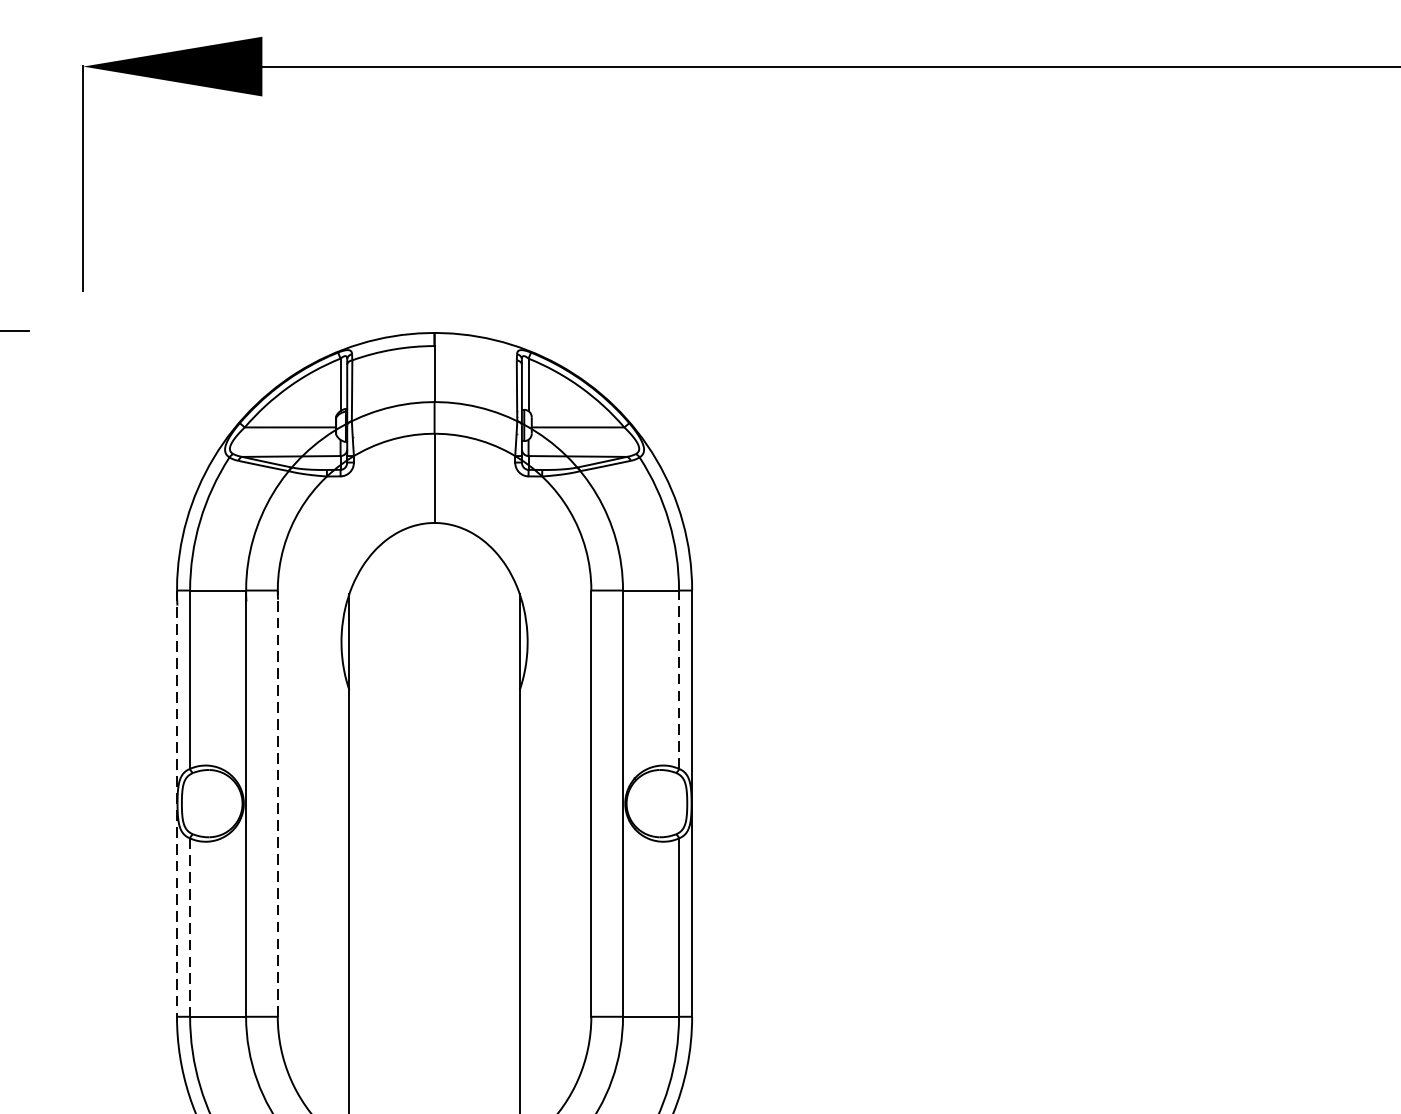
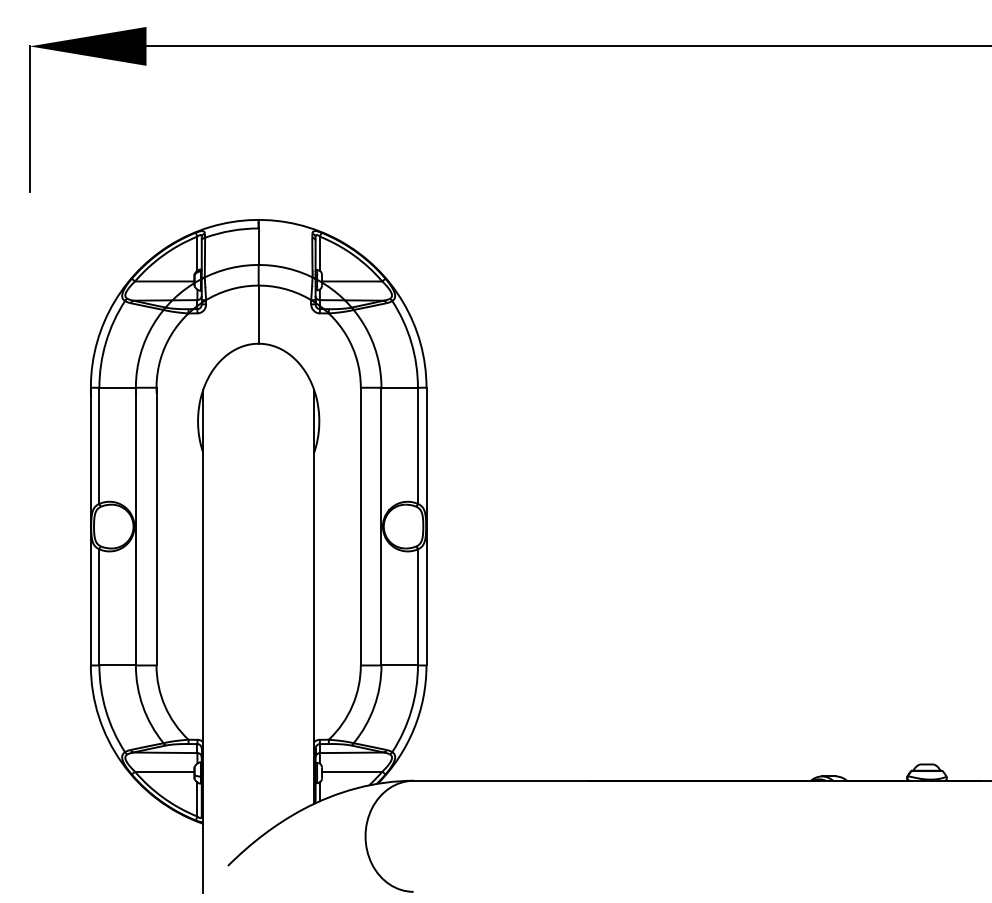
line: (678, 679) -> (417, 445), dashed -> solid
line: (176, 803) -> (90, 526), dashed -> solid
line: (277, 803) -> (156, 526), dashed -> solid
line: (190, 927) -> (99, 607), dashed -> solid

